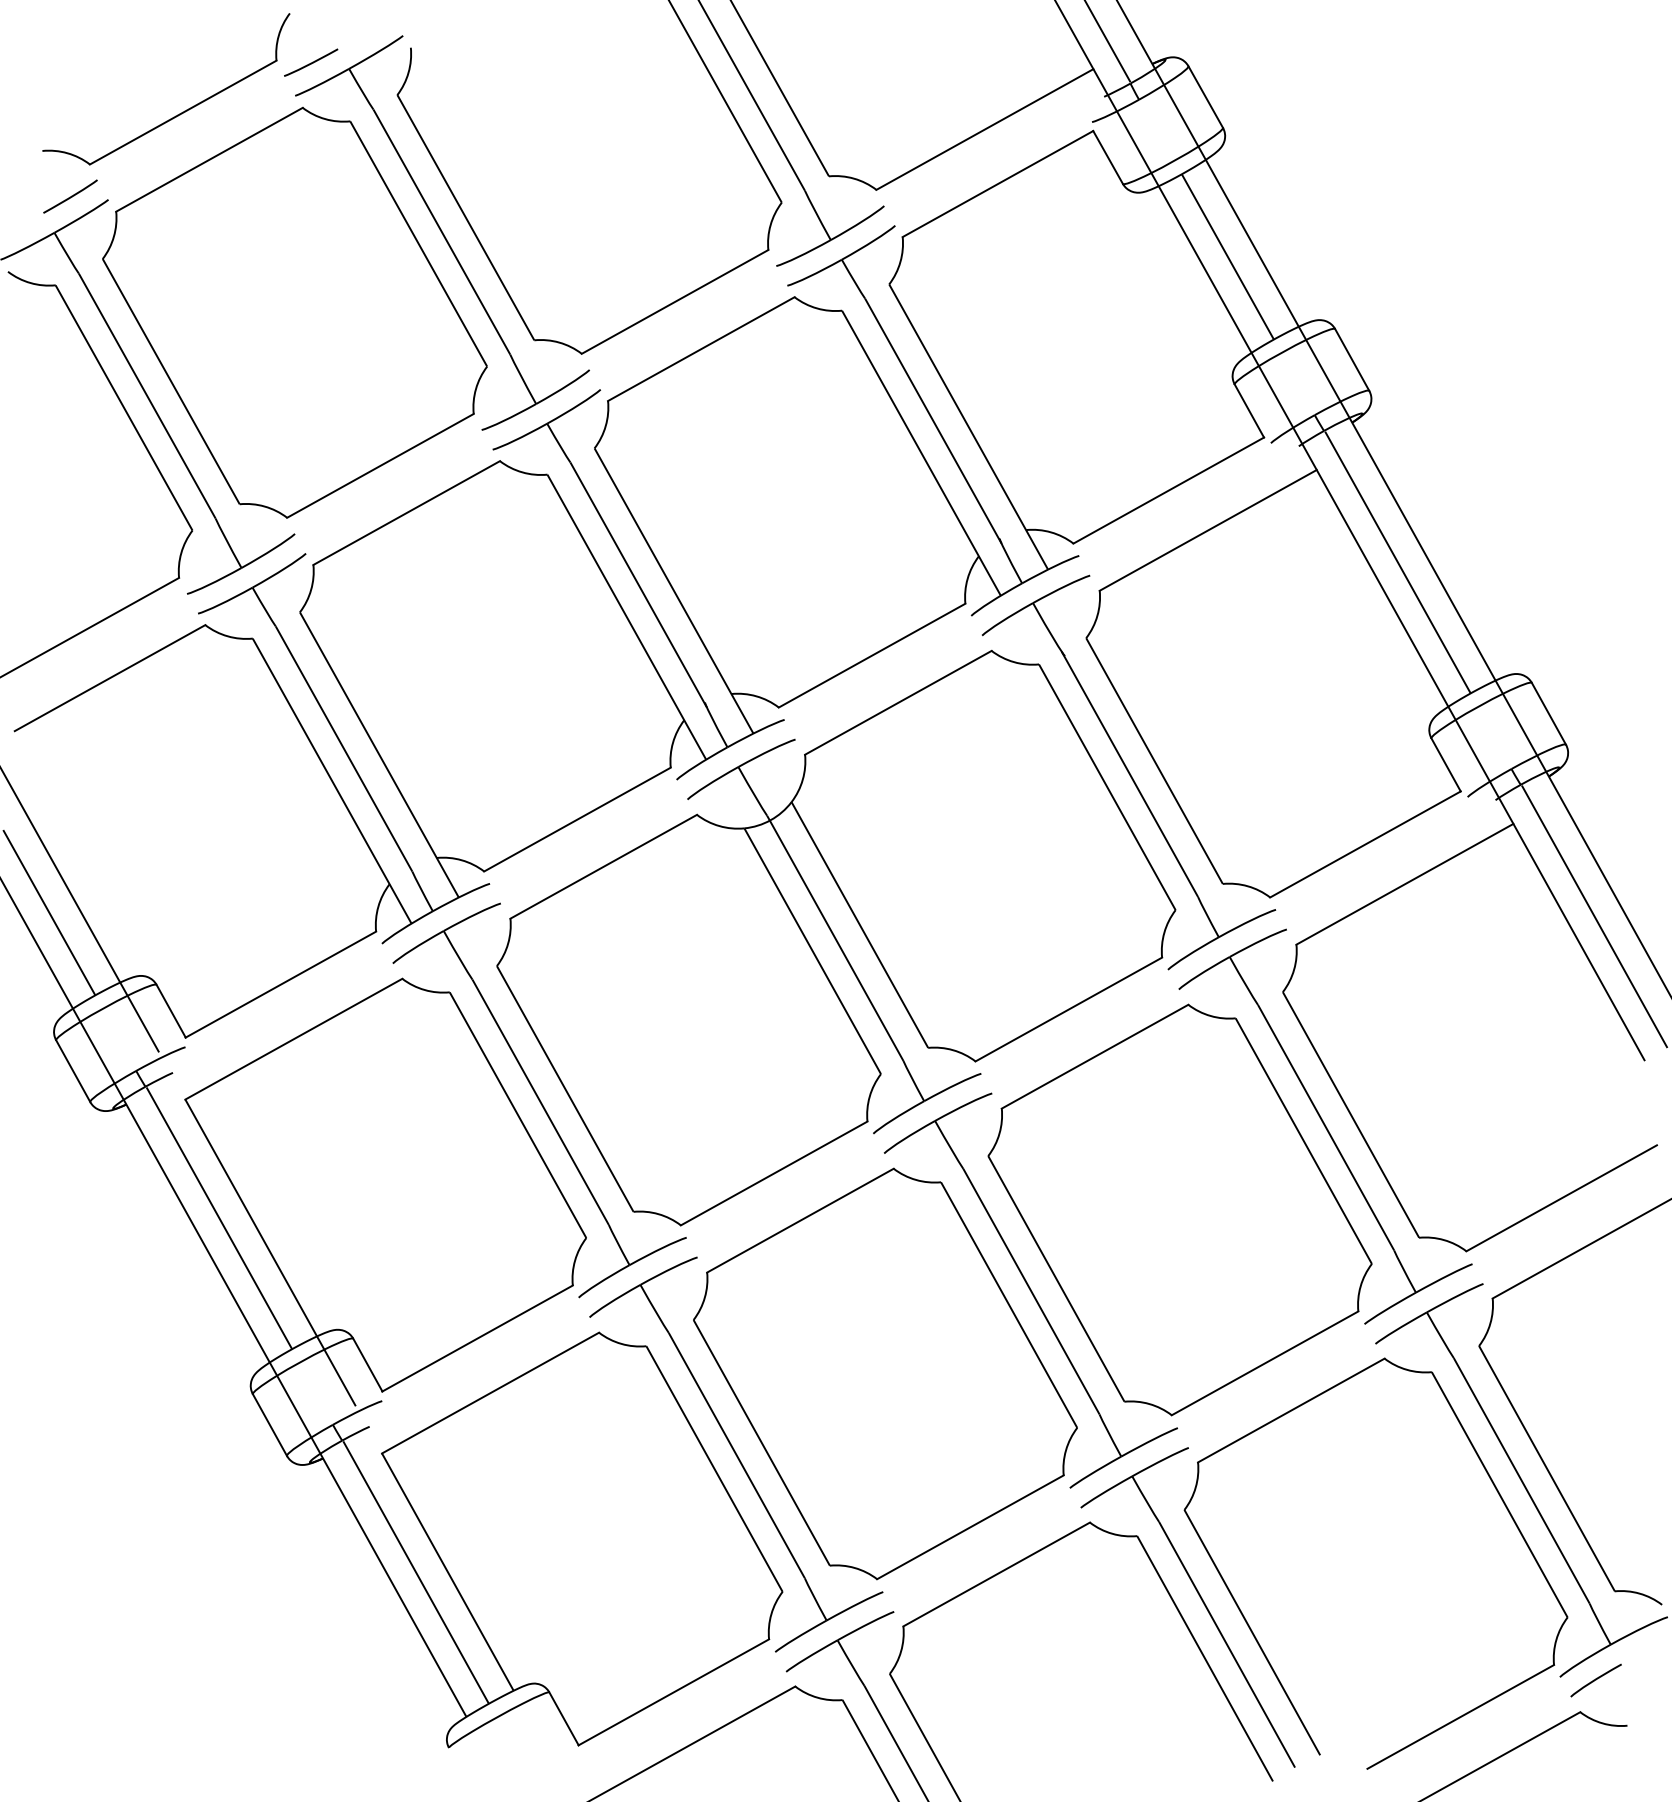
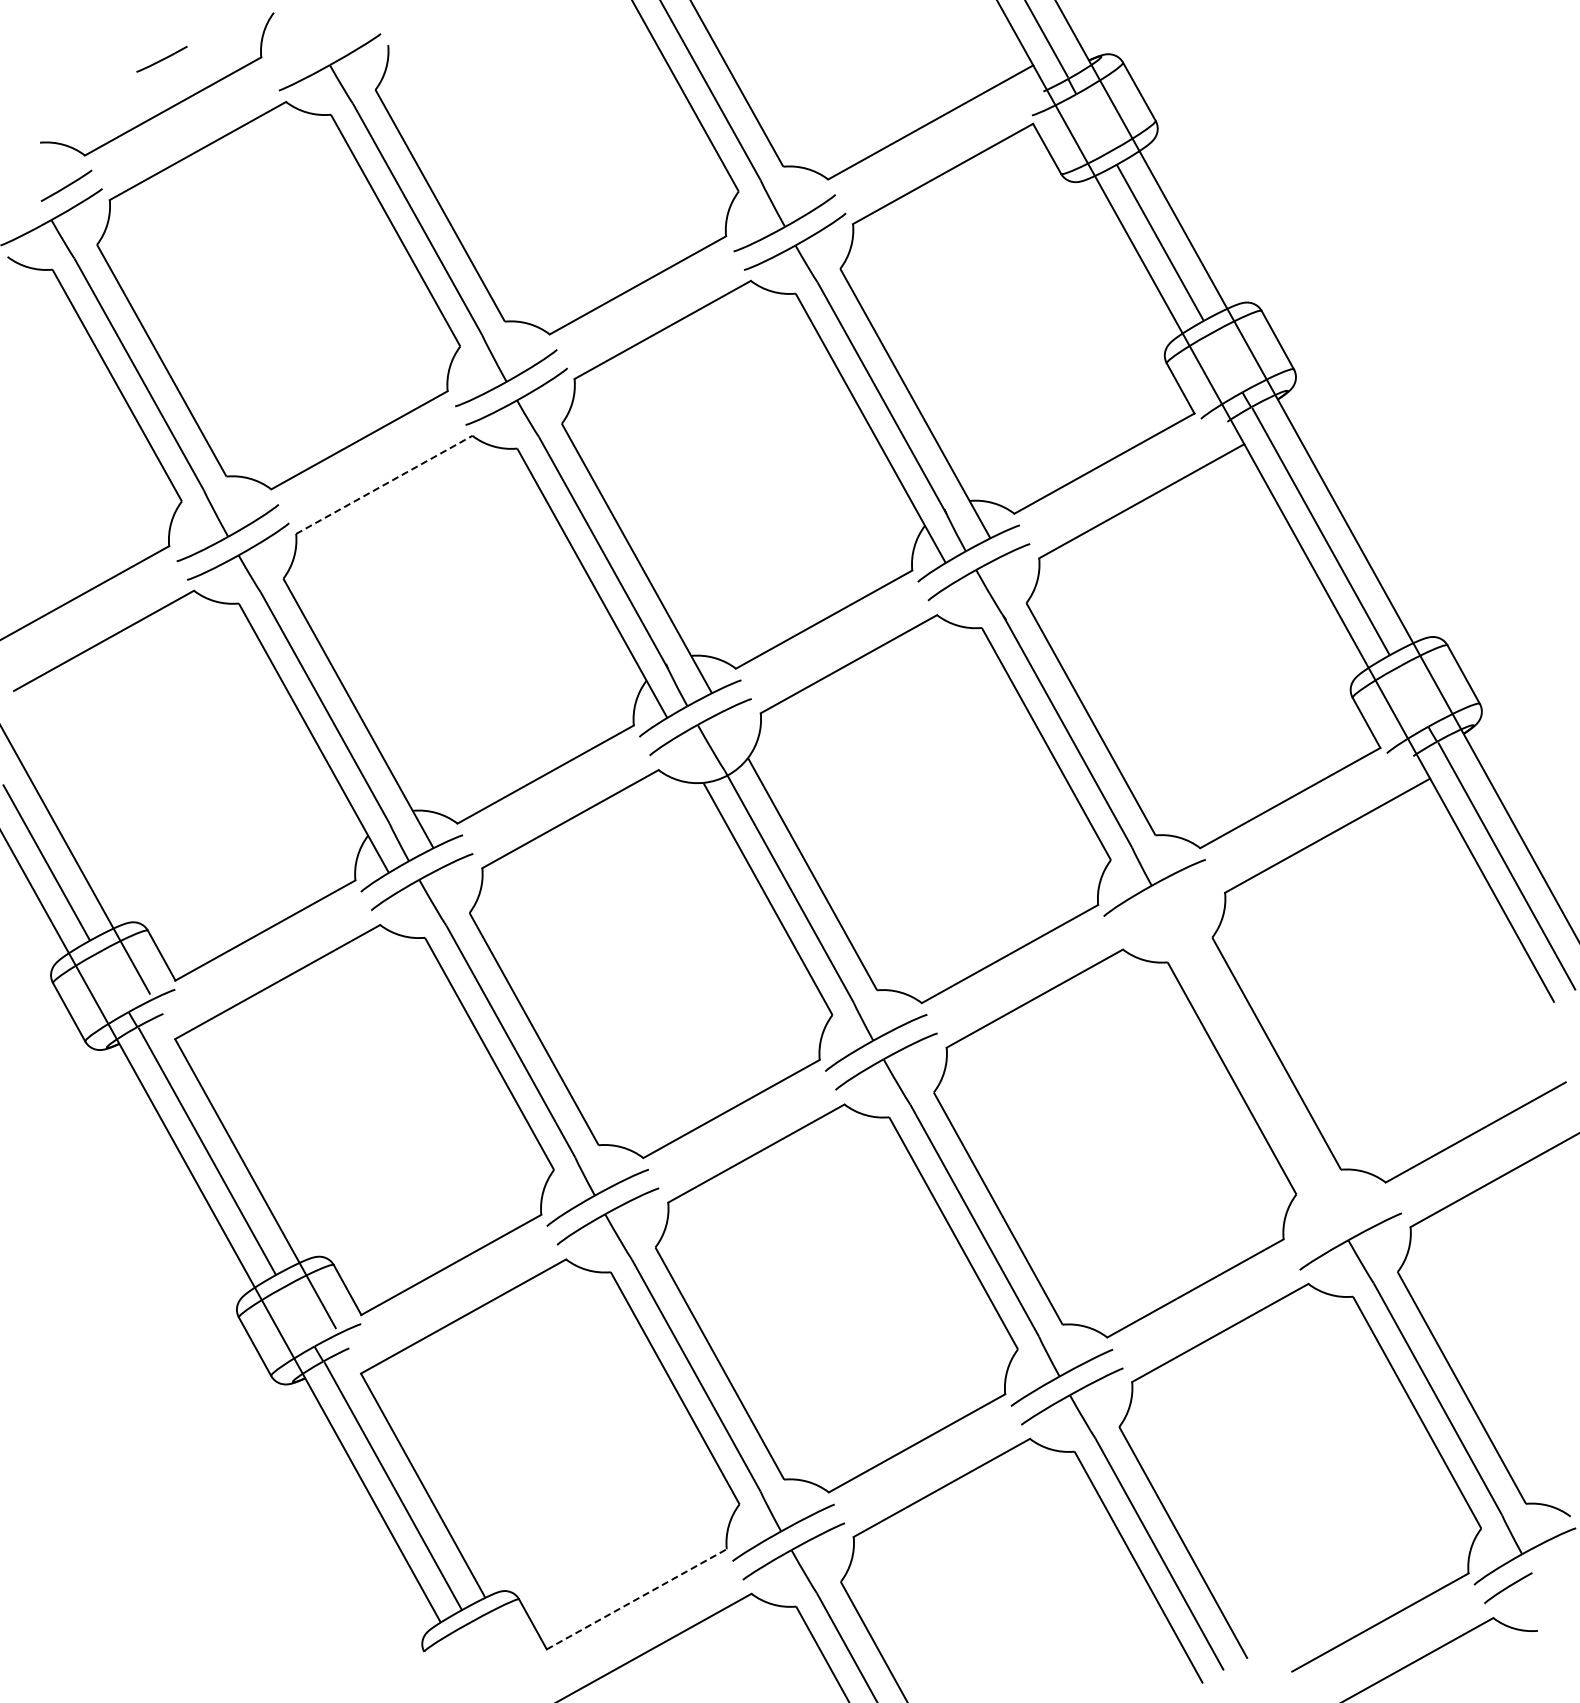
line: (310, 62) -> (161, 59), moved
line: (406, 512) -> (384, 484), solid -> dashed
part: (1325, 1126) -> (1252, 1064), removed
line: (674, 1692) -> (637, 1599), solid -> dashed

